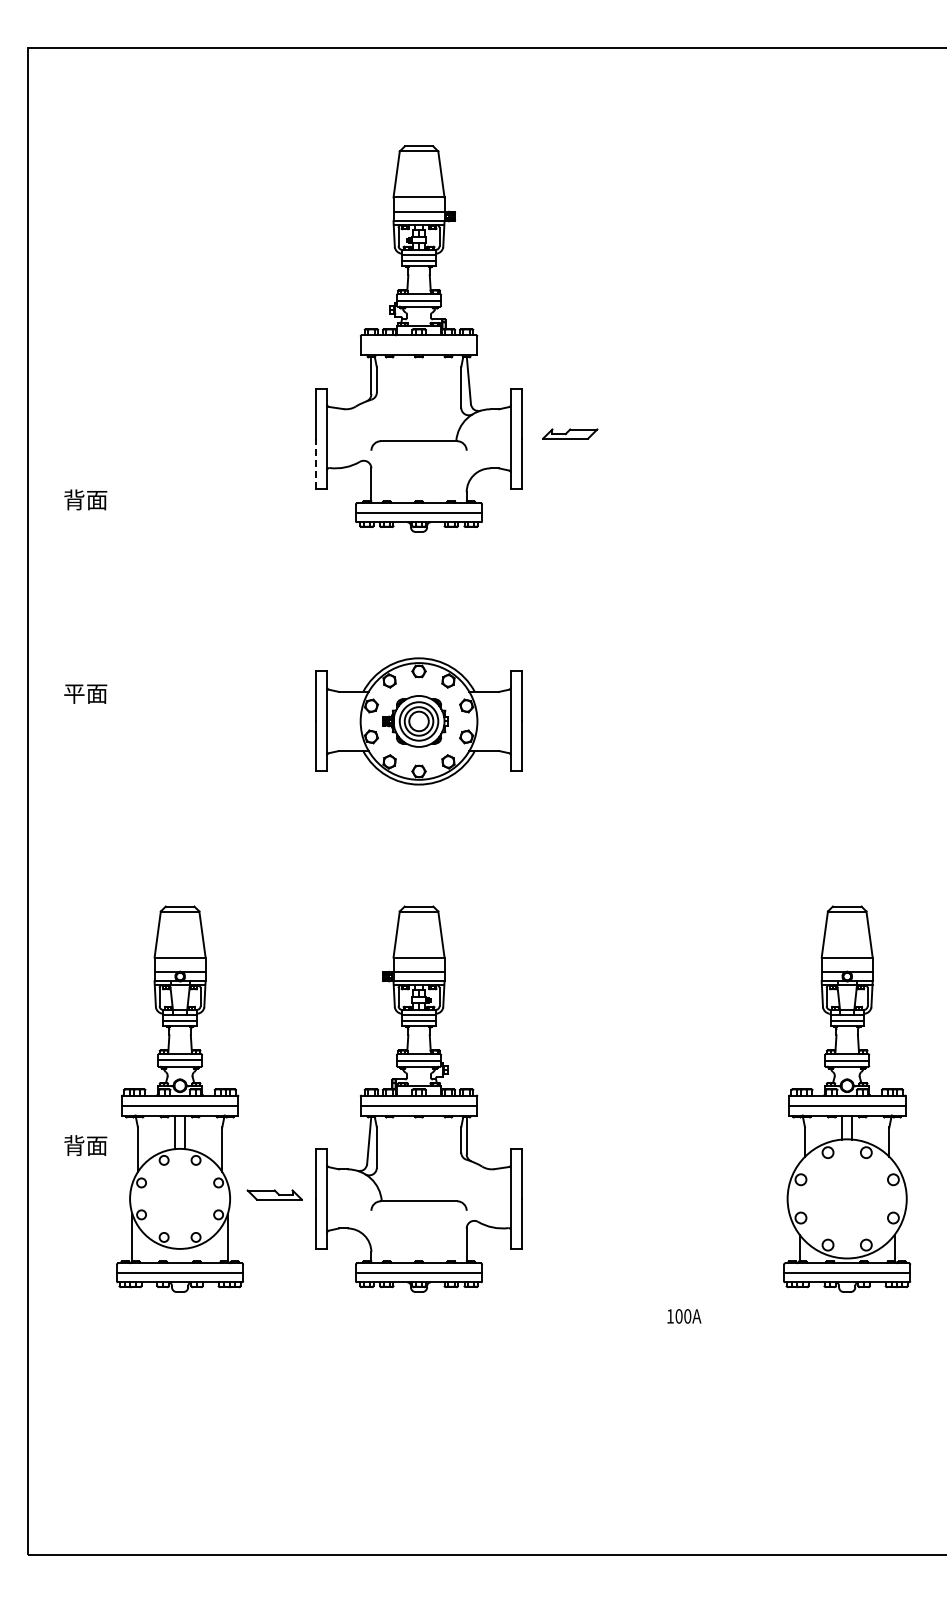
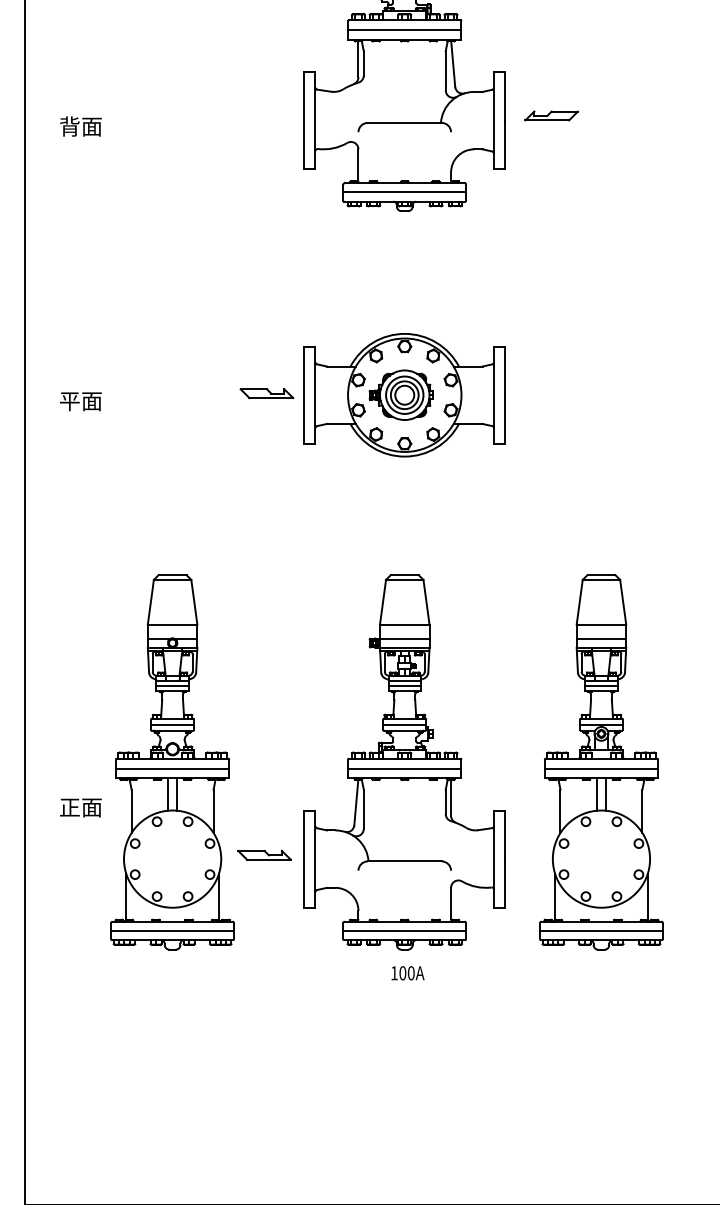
line: (418, 345) -> (404, 29), added
line: (315, 463) -> (304, 144), dashed -> solid
text: (85, 499) -> (80, 126), moved
text: (85, 693) -> (80, 401), moved
part: (277, 719) -> (267, 393), added
part: (621, 1098) -> (601, 761), added
text: (74, 1145) -> (70, 807), 背面 -> 正面
text: (684, 1316) -> (408, 973), moved

